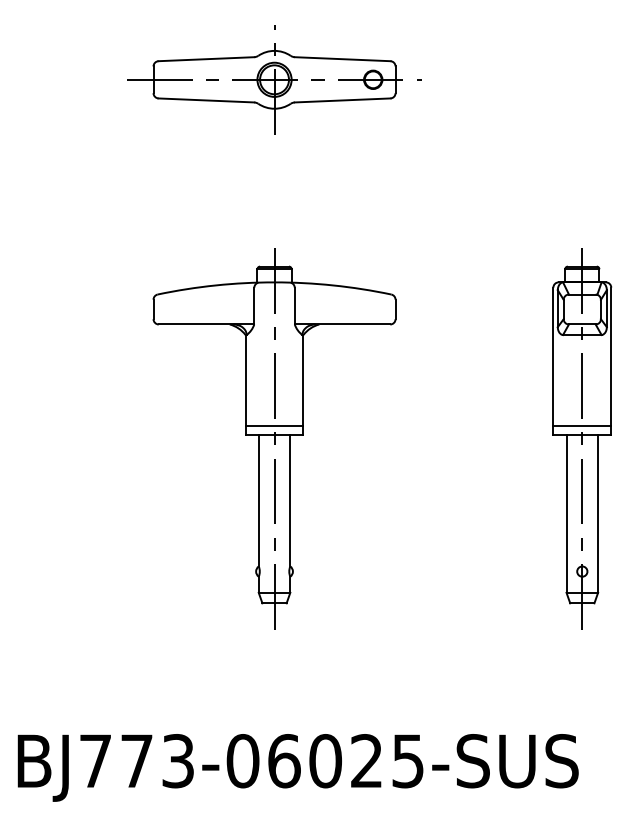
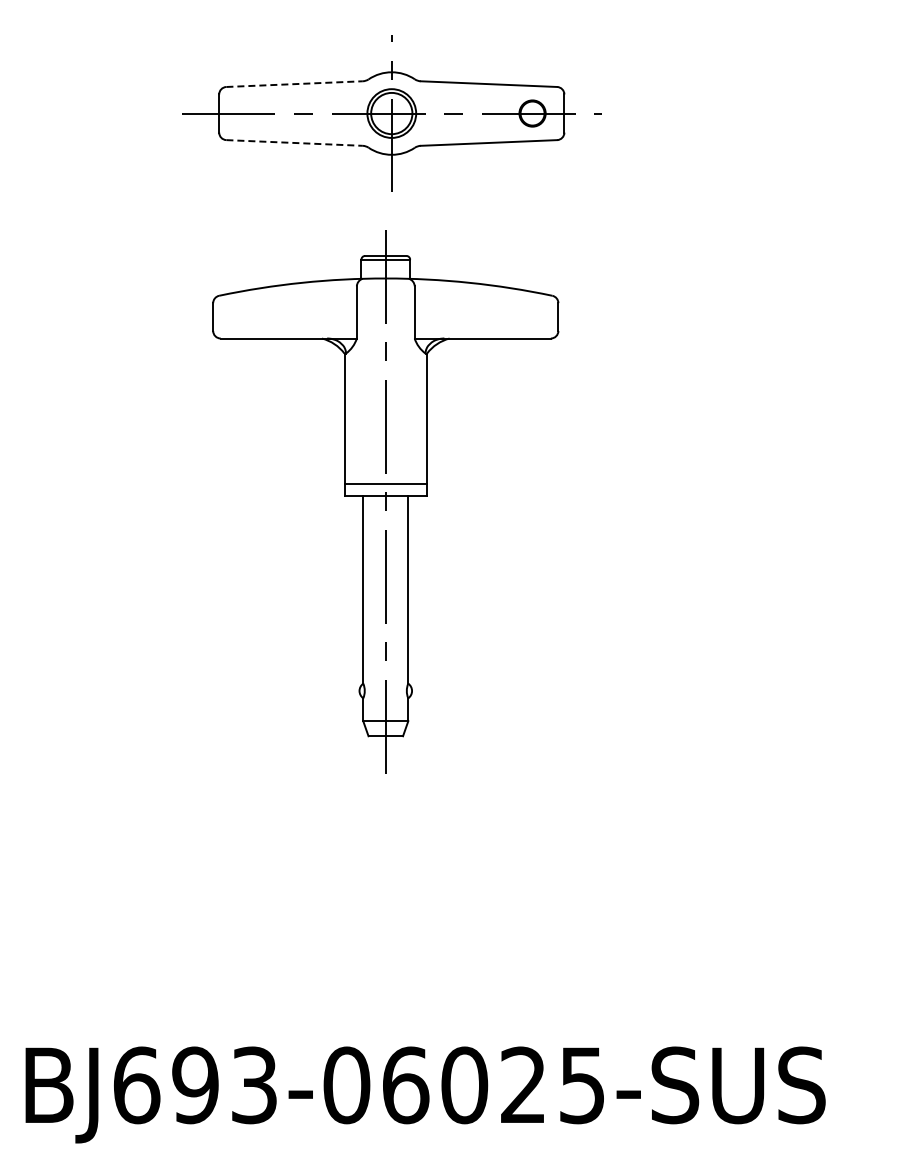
line: (207, 59) -> (295, 84), solid -> dashed
line: (207, 100) -> (295, 143), solid -> dashed
part: (274, 438) -> (385, 501), moved
part: (582, 438) -> (830, 625), removed
text: (115, 761) -> (165, 1085), BJ773-06025-SUS -> BJ693-06025-SUS

